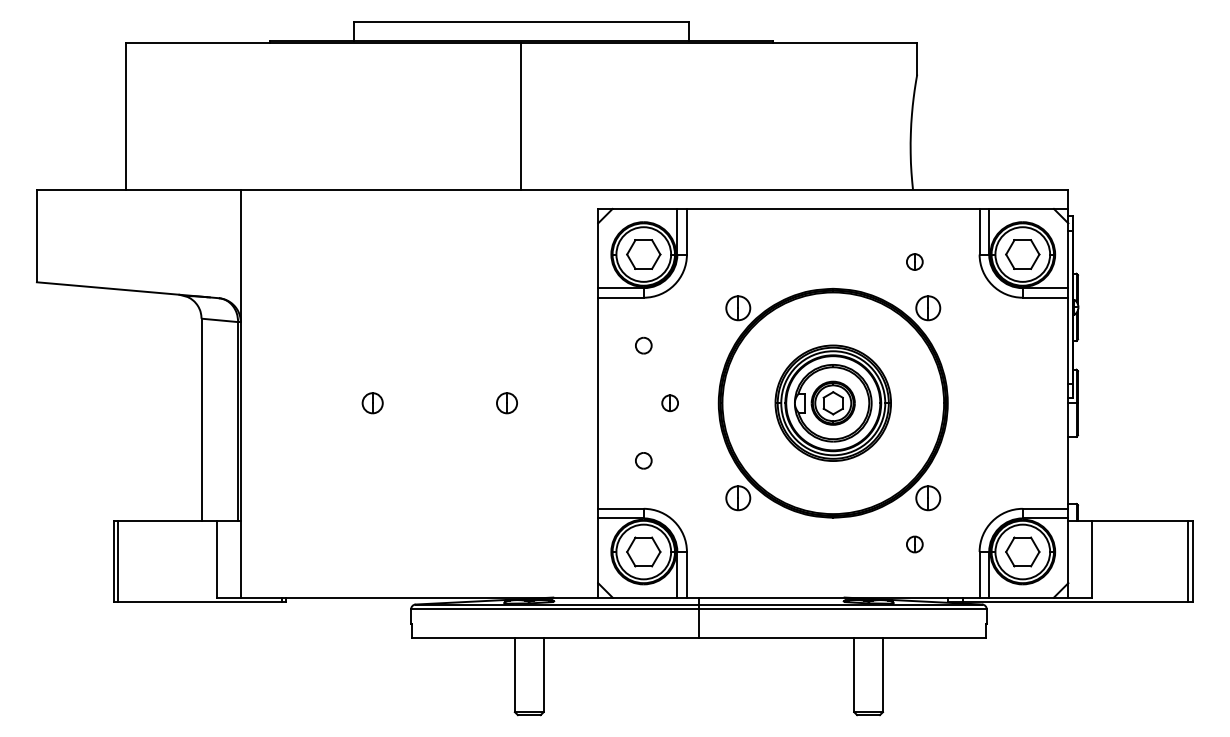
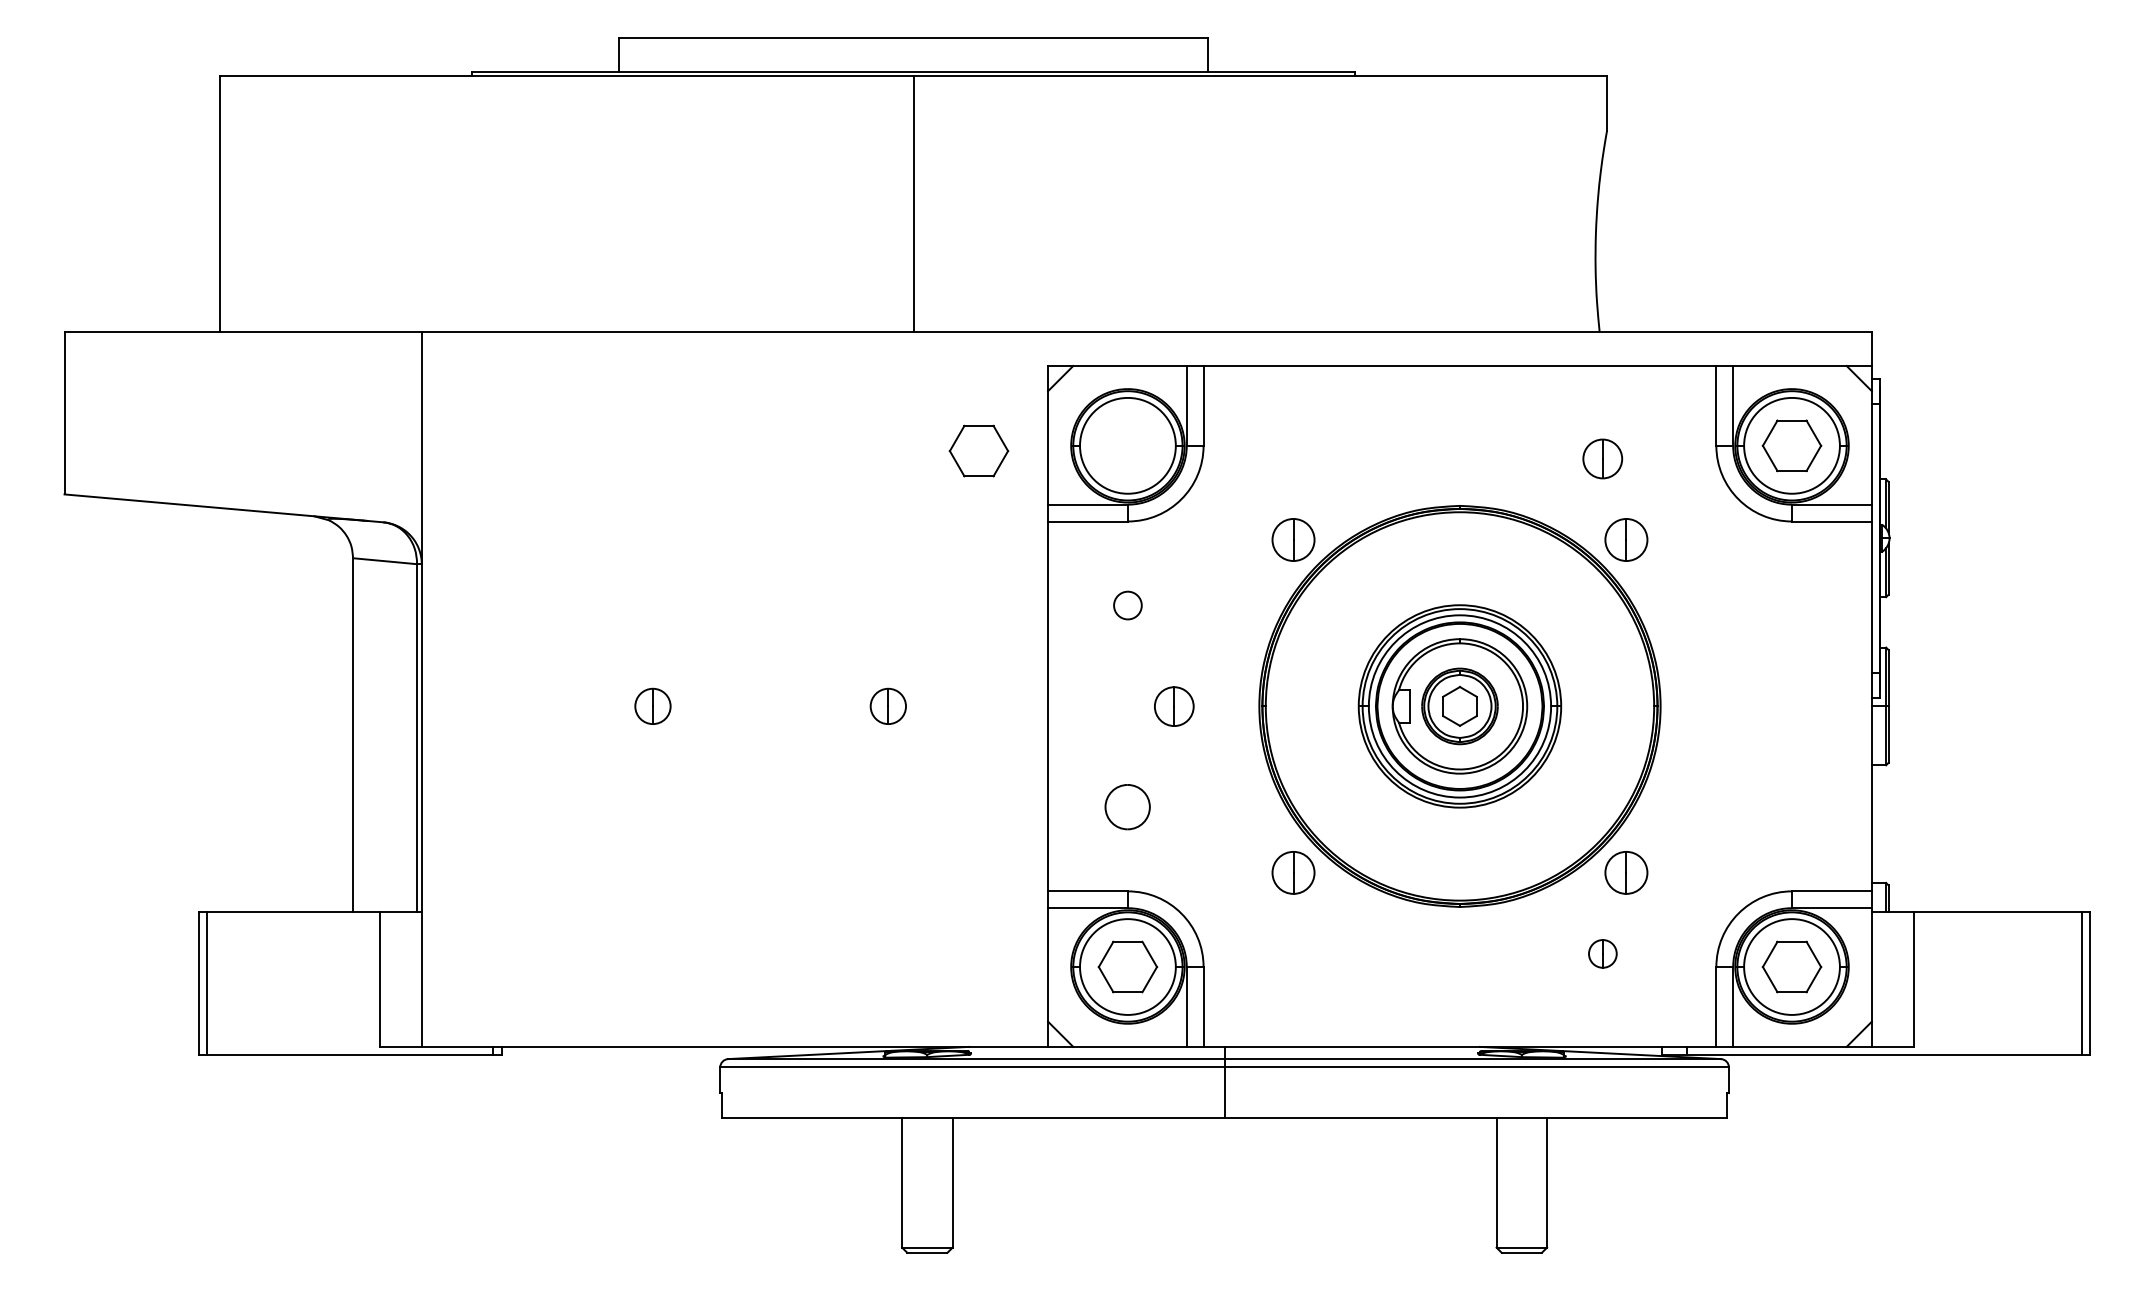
part: (643, 254) -> (978, 451), moved
part: (914, 261) -> (1602, 458), size x1.4
part: (669, 402) -> (1172, 705), size x1.4
part: (643, 460) -> (1127, 806), size x1.6

